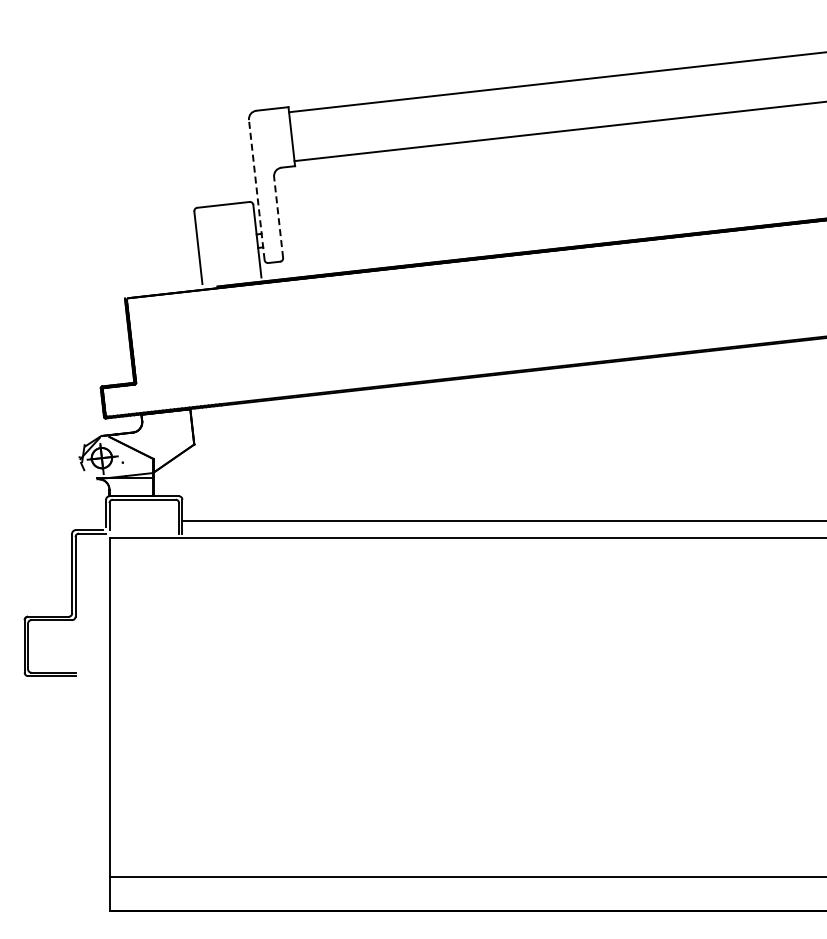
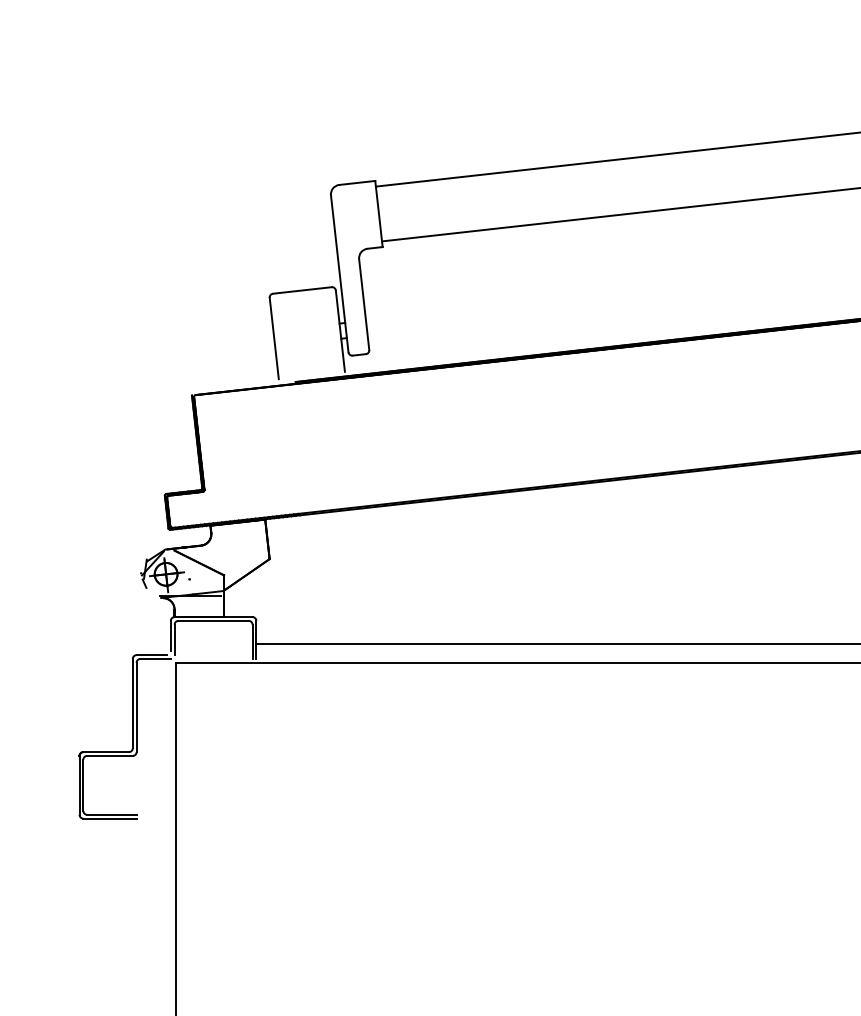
line: (256, 189) -> (339, 273), dashed -> solid
line: (278, 217) -> (364, 304), dashed -> solid

